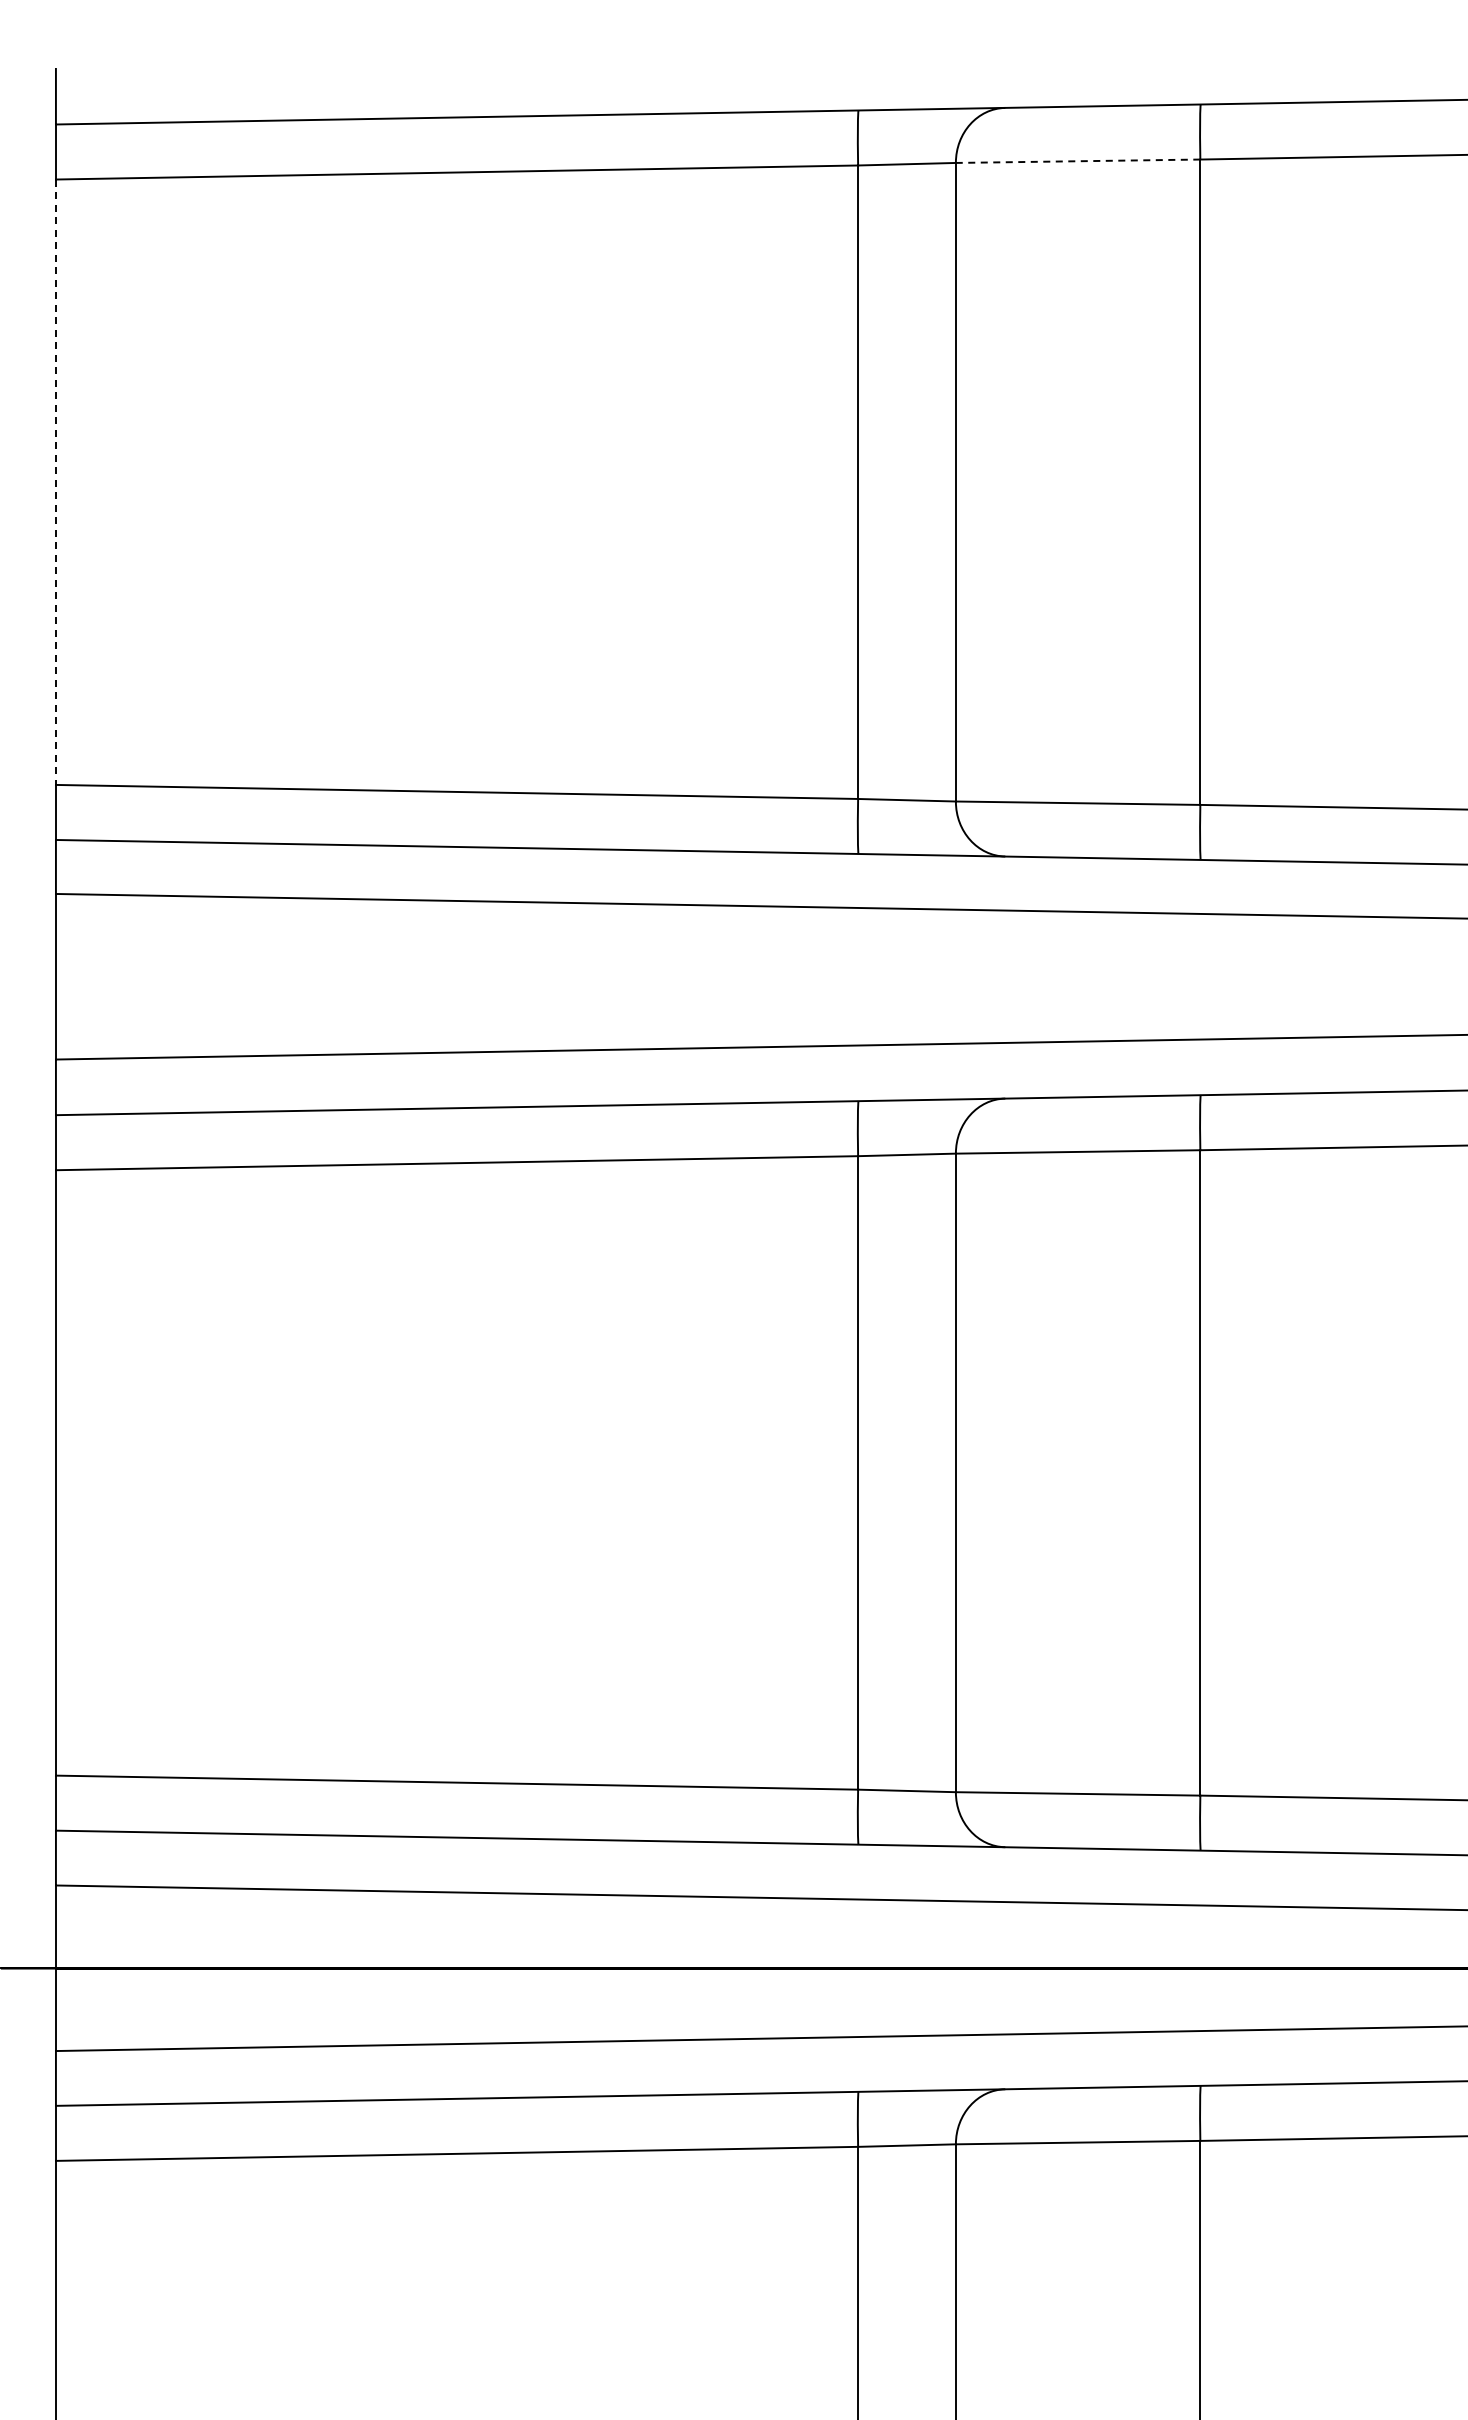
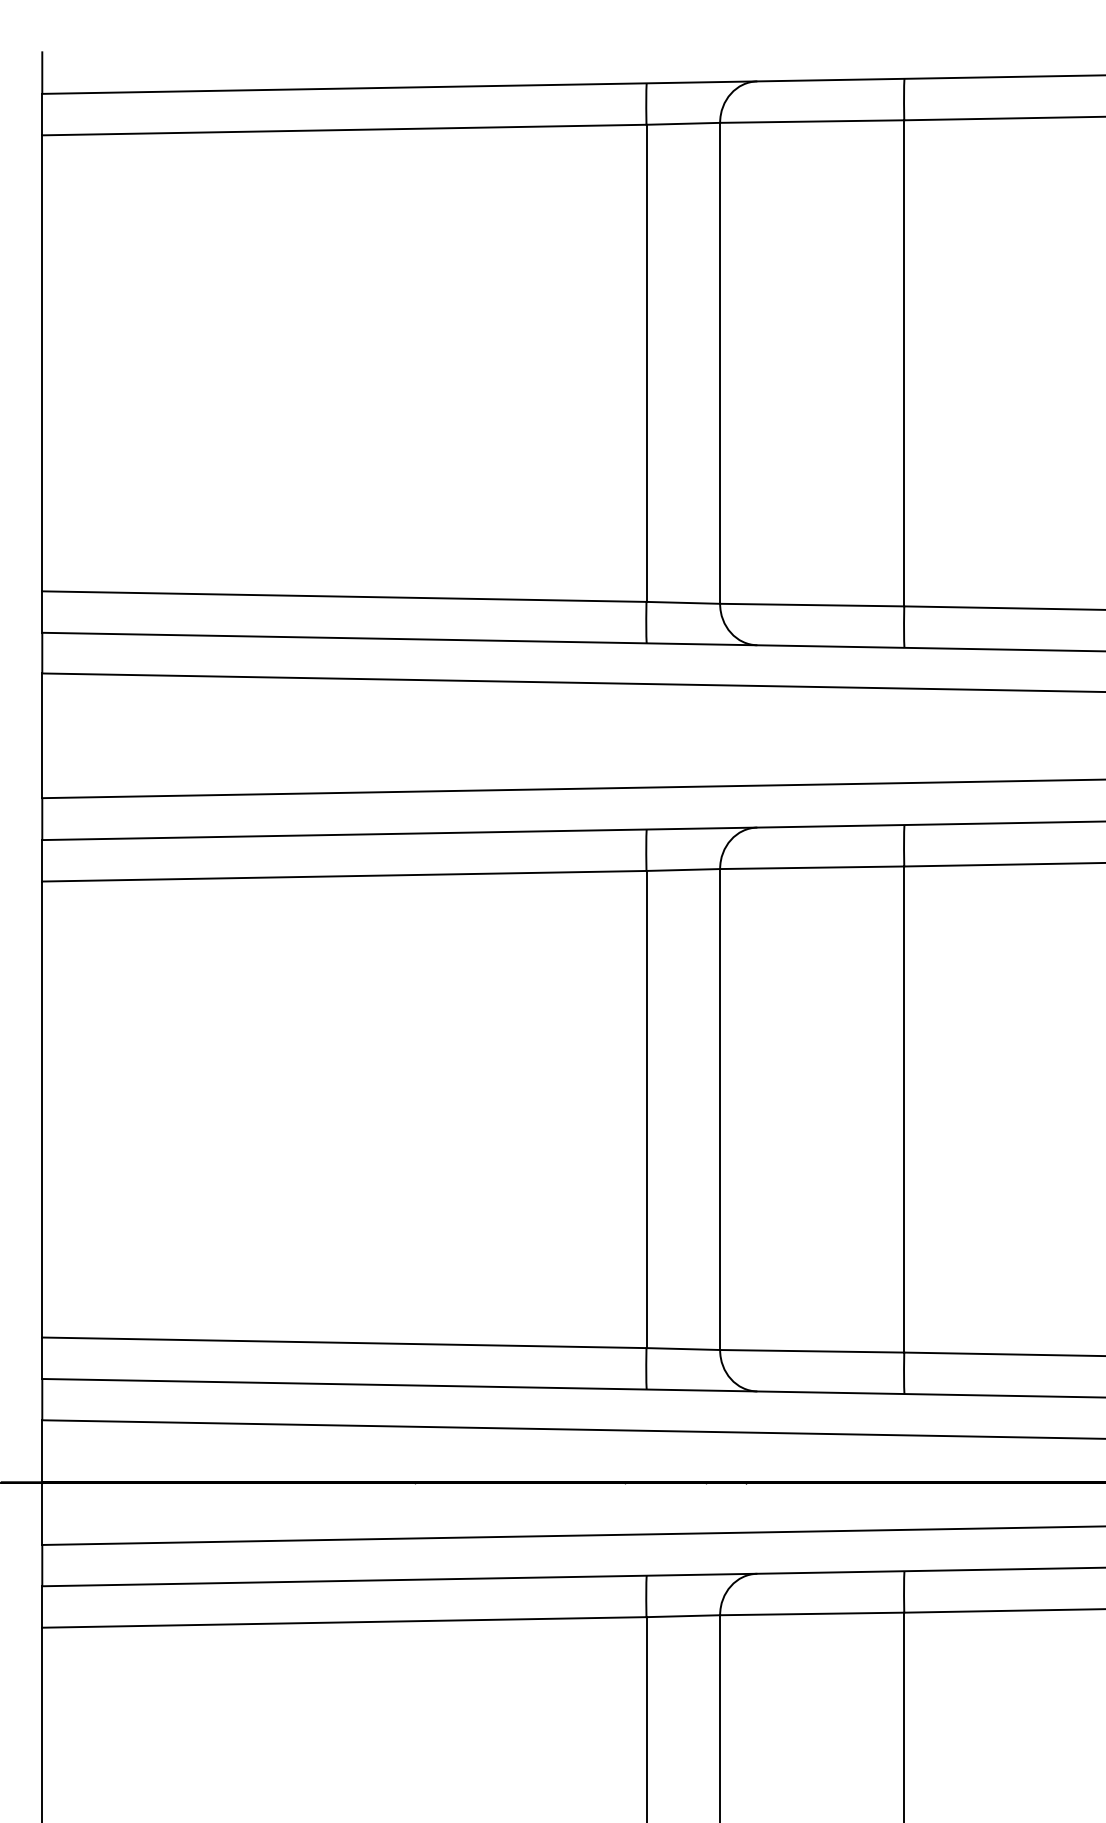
line: (1077, 161) -> (811, 121), dashed -> solid
line: (55, 482) -> (41, 363), dashed -> solid

